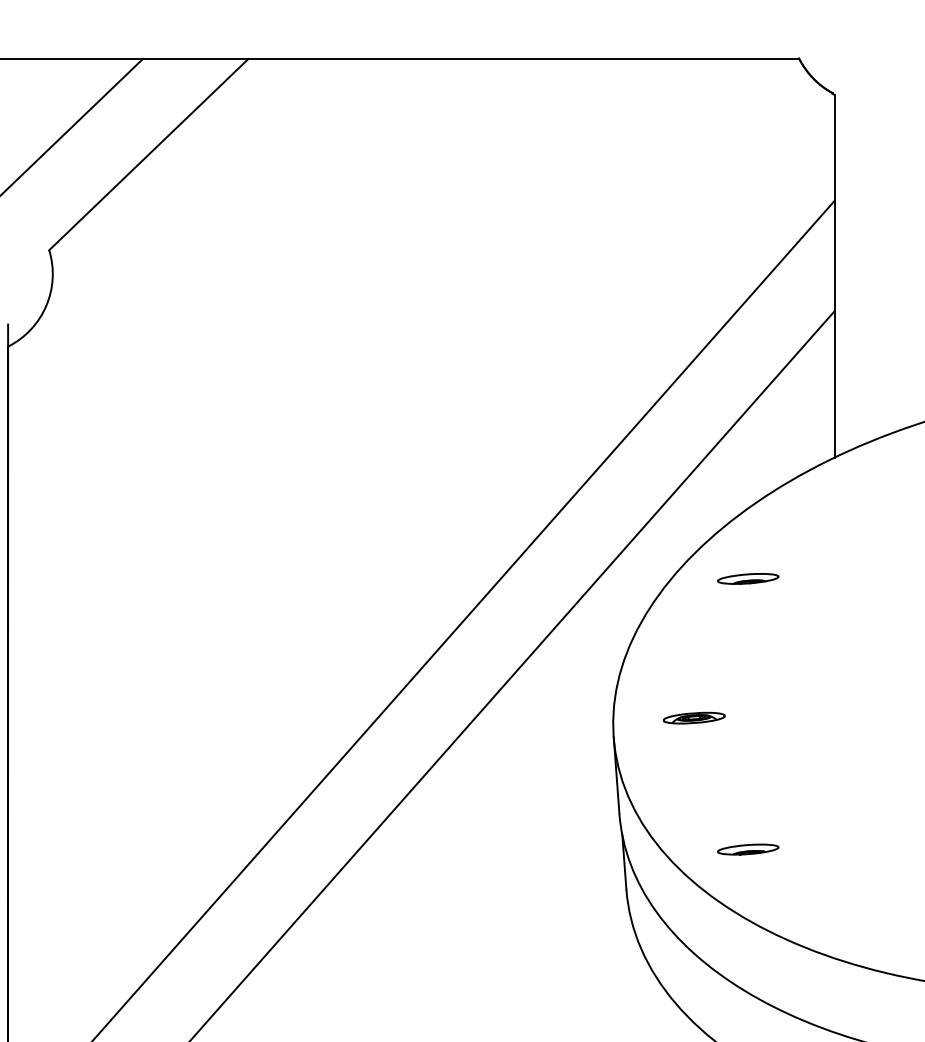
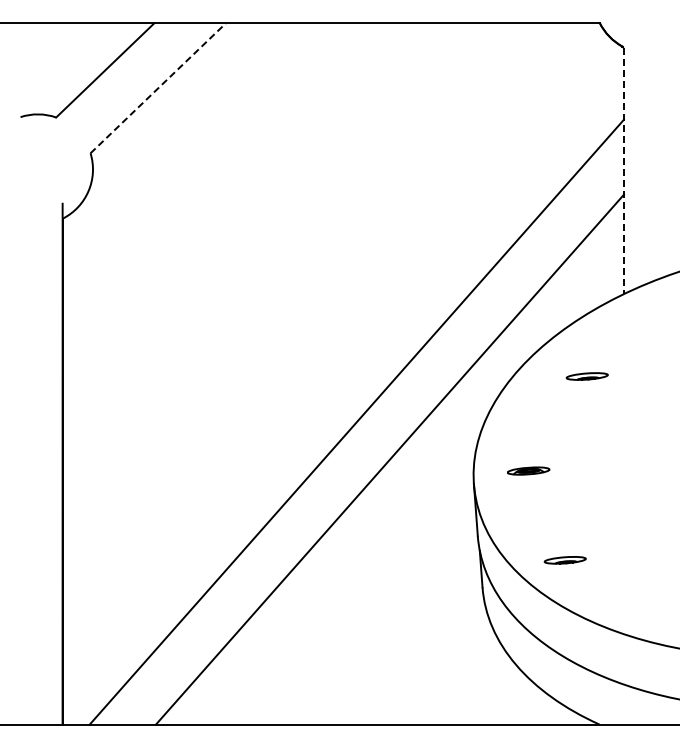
line: (149, 154) -> (158, 88), solid -> dashed
line: (833, 277) -> (623, 171), solid -> dashed
part: (747, 578) -> (586, 376), moved

